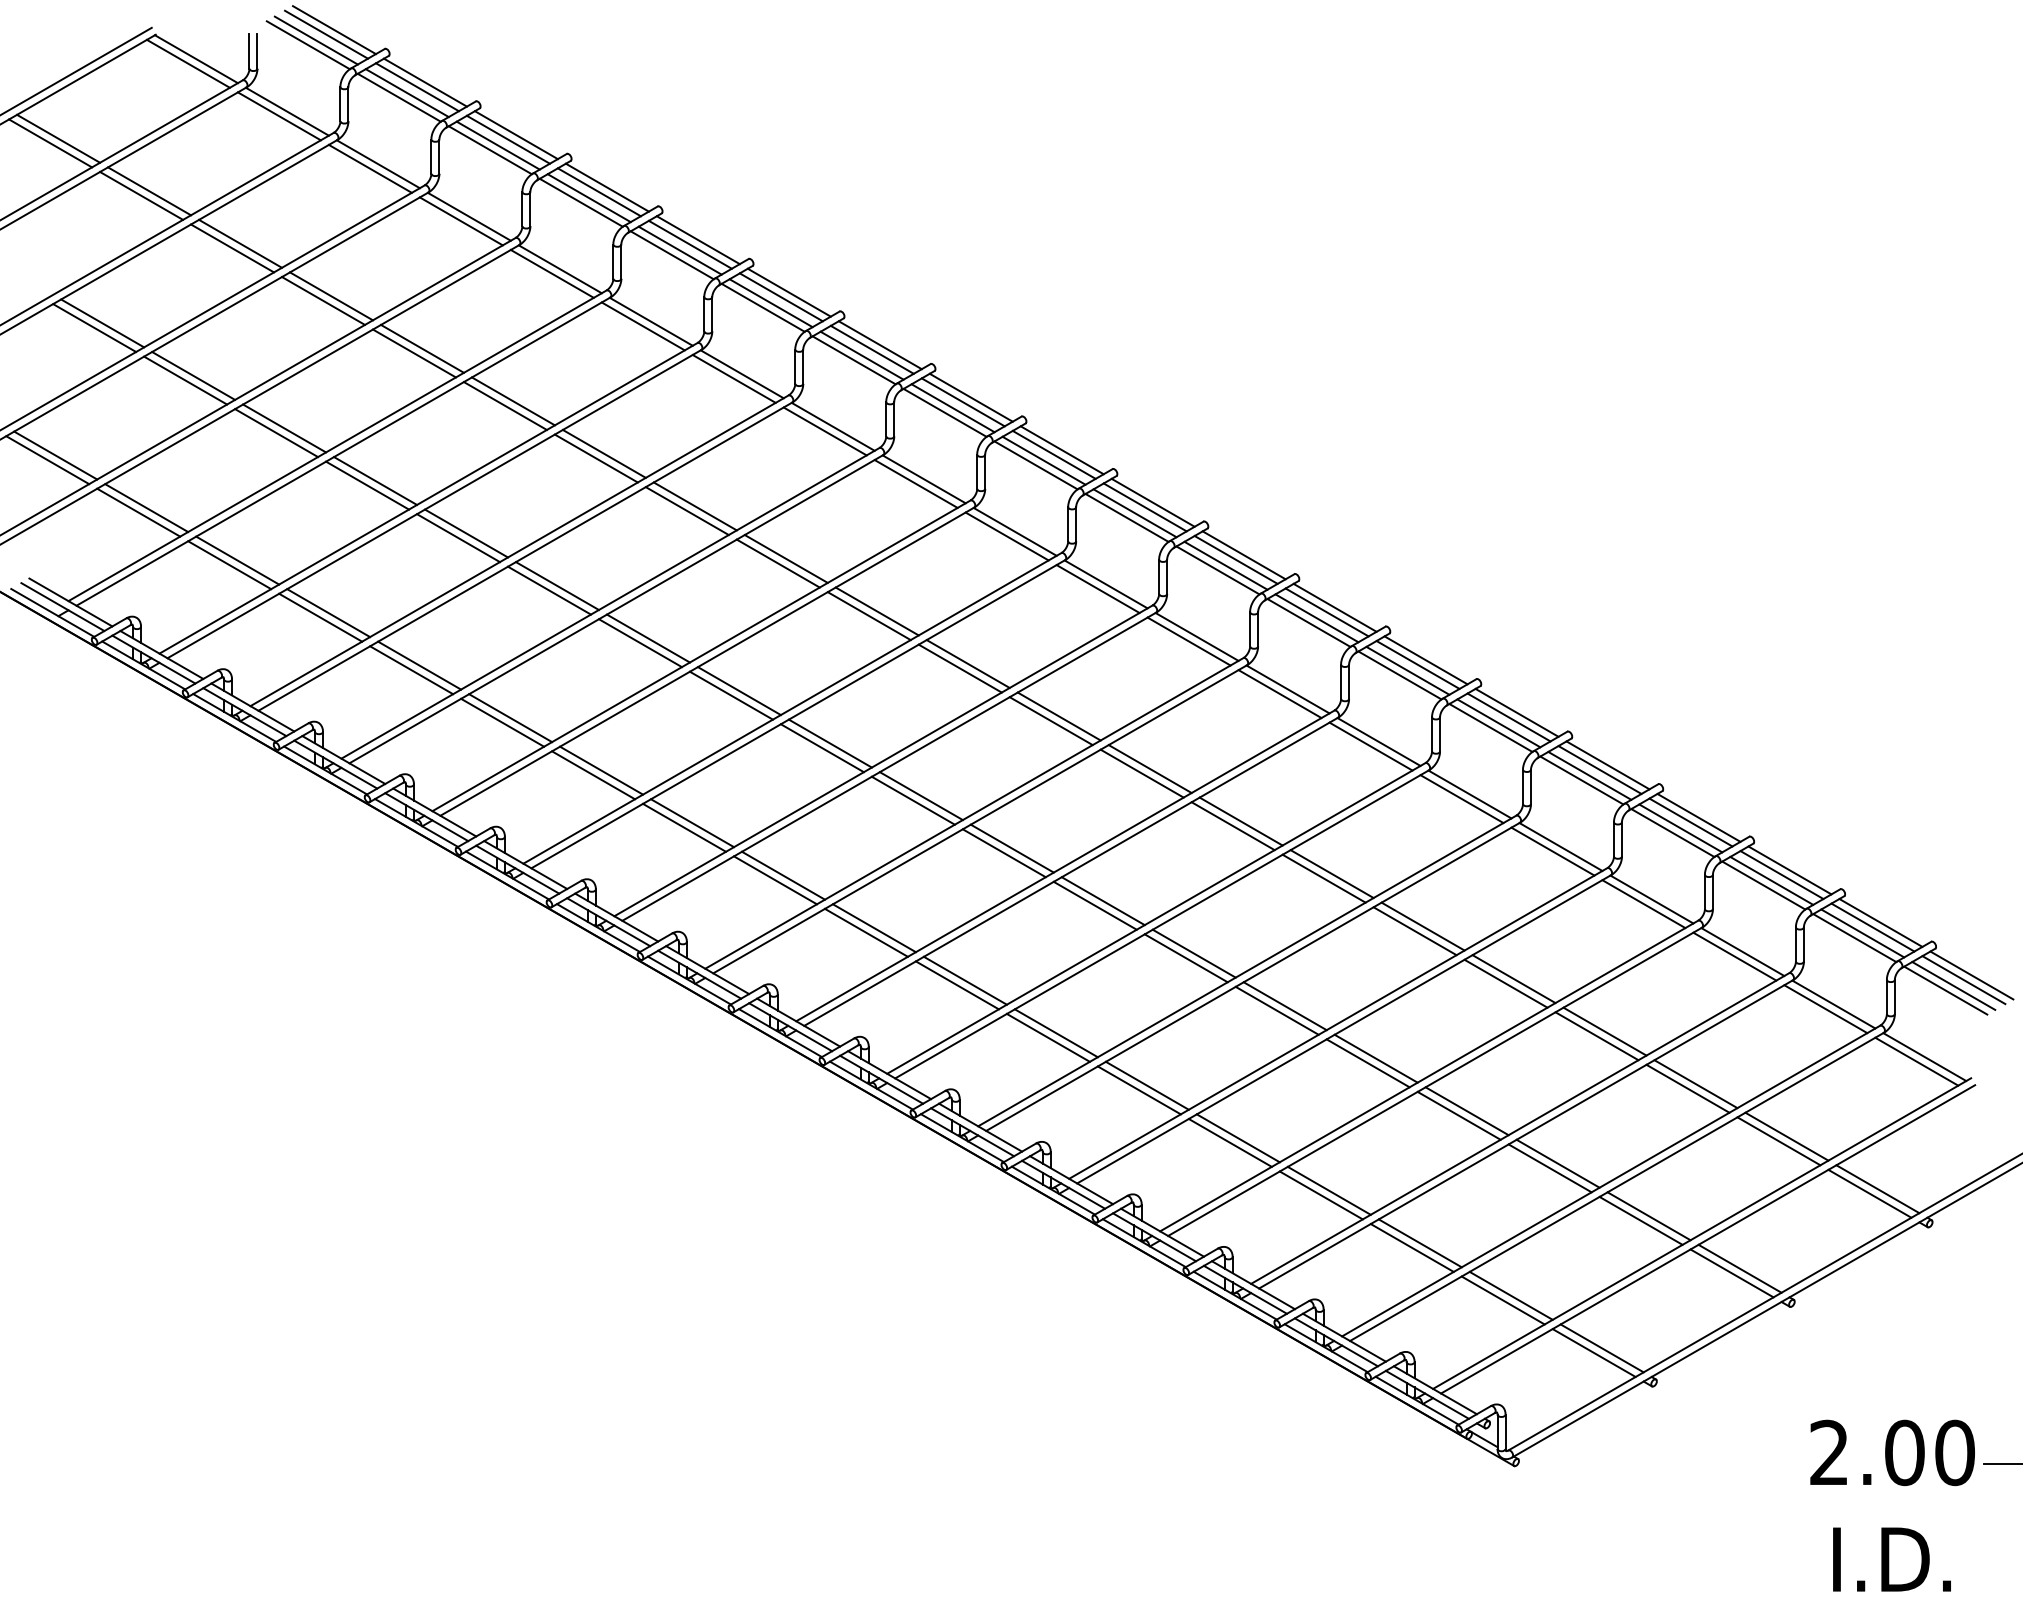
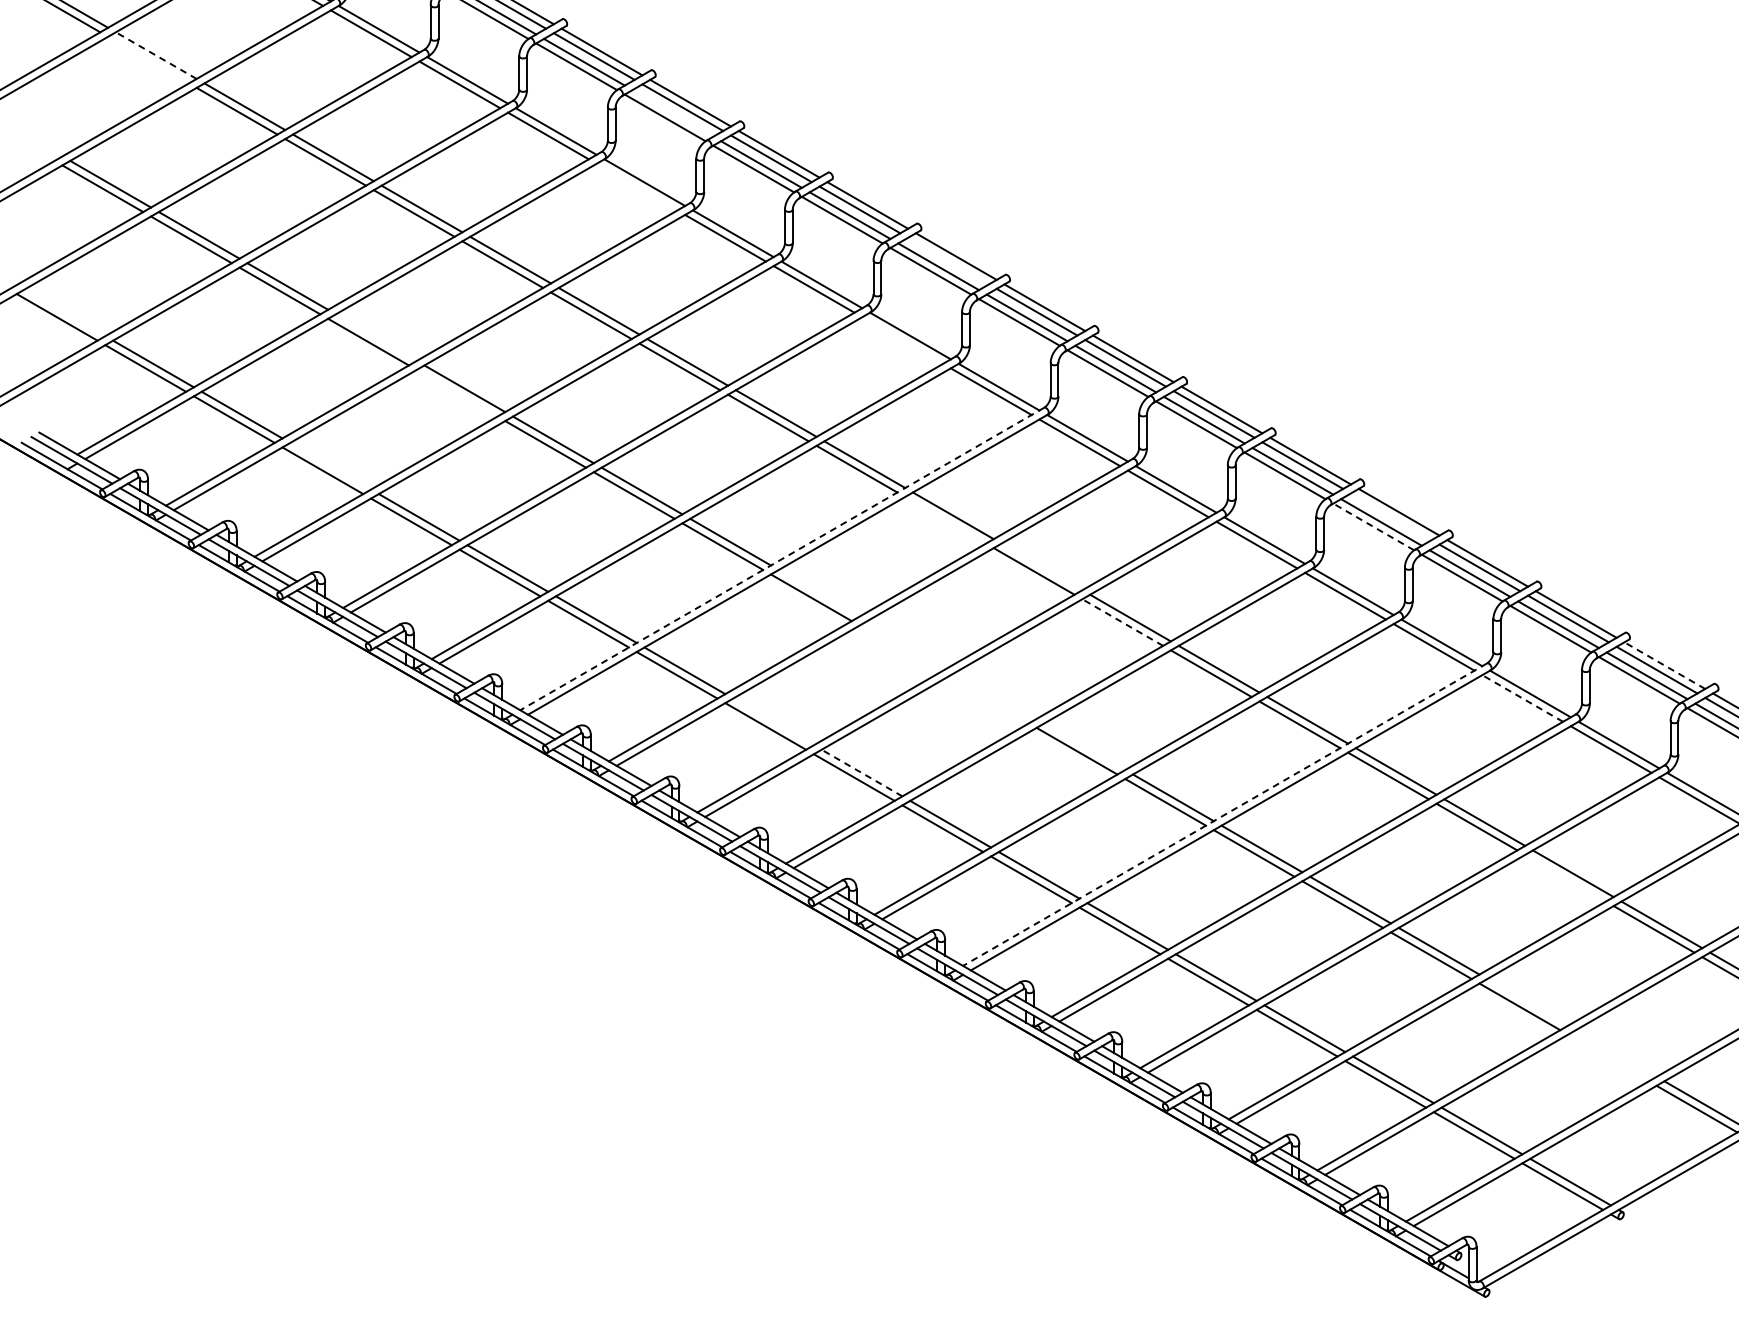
line: (149, 191) -> (156, 55), solid -> dashed
line: (141, 195) -> (148, 59), removed
line: (679, 250) -> (672, 113), removed
line: (642, 326) -> (636, 187), removed
line: (962, 402) -> (947, 261), removed
line: (55, 455) -> (64, 312), removed
line: (375, 480) -> (376, 337), removed
line: (915, 483) -> (902, 340), removed
line: (458, 538) -> (457, 393), removed
line: (328, 613) -> (330, 466), removed
line: (1417, 664) -> (1390, 516), removed
line: (959, 668) -> (944, 520), removed
line: (1399, 675) -> (1373, 527), solid -> dashed
line: (792, 708) -> (782, 559), solid -> dashed
line: (1058, 716) -> (1041, 566), removed
line: (829, 743) -> (818, 593), removed
line: (1142, 773) -> (1123, 622), solid -> dashed
line: (920, 796) -> (906, 644), removed
line: (912, 800) -> (899, 648), removed
line: (1699, 817) -> (1665, 665), solid -> dashed
line: (1011, 848) -> (995, 695), removed
line: (1552, 851) -> (1522, 698), solid -> dashed
line: (1003, 853) -> (987, 700), removed
line: (782, 875) -> (772, 721), removed
line: (1102, 901) -> (1084, 747), removed
line: (874, 928) -> (862, 773), solid -> dashed
line: (1247, 970) -> (1225, 814), solid -> dashed
line: (1596, 1036) -> (1565, 878), removed
line: (1557, 1163) -> (1527, 1002), removed
line: (1648, 1216) -> (1615, 1053), removed
line: (1640, 1220) -> (1607, 1057), removed

